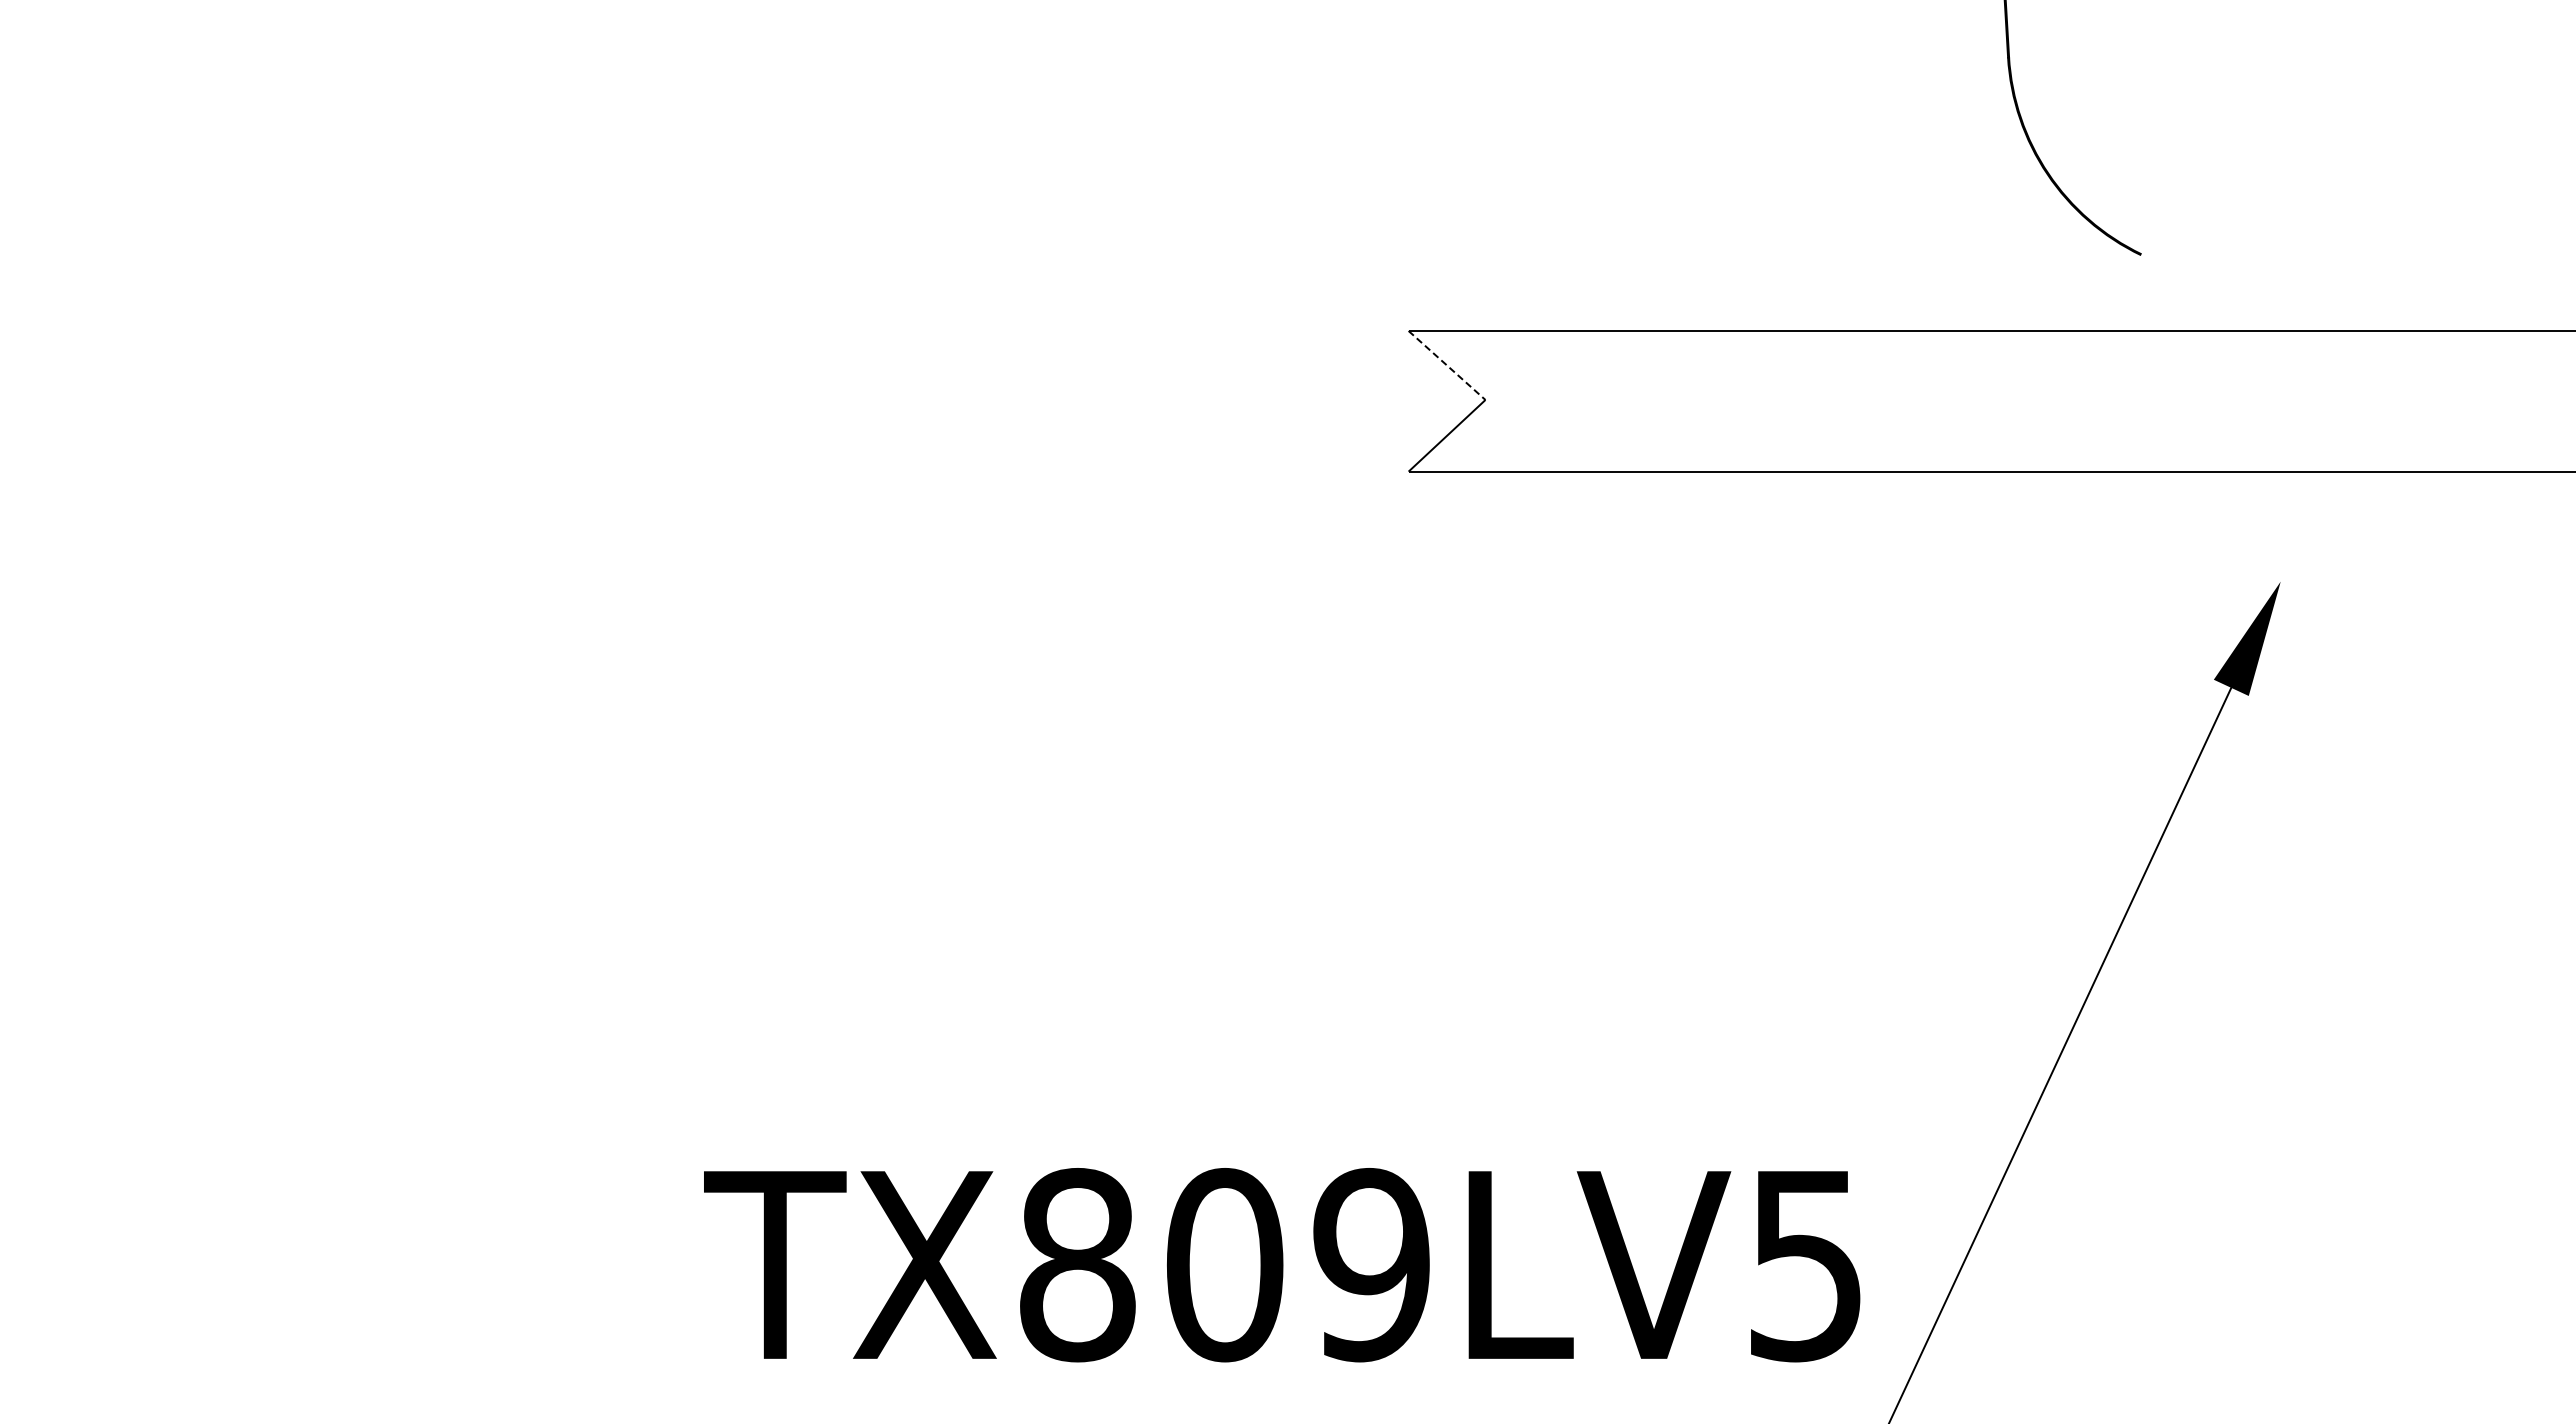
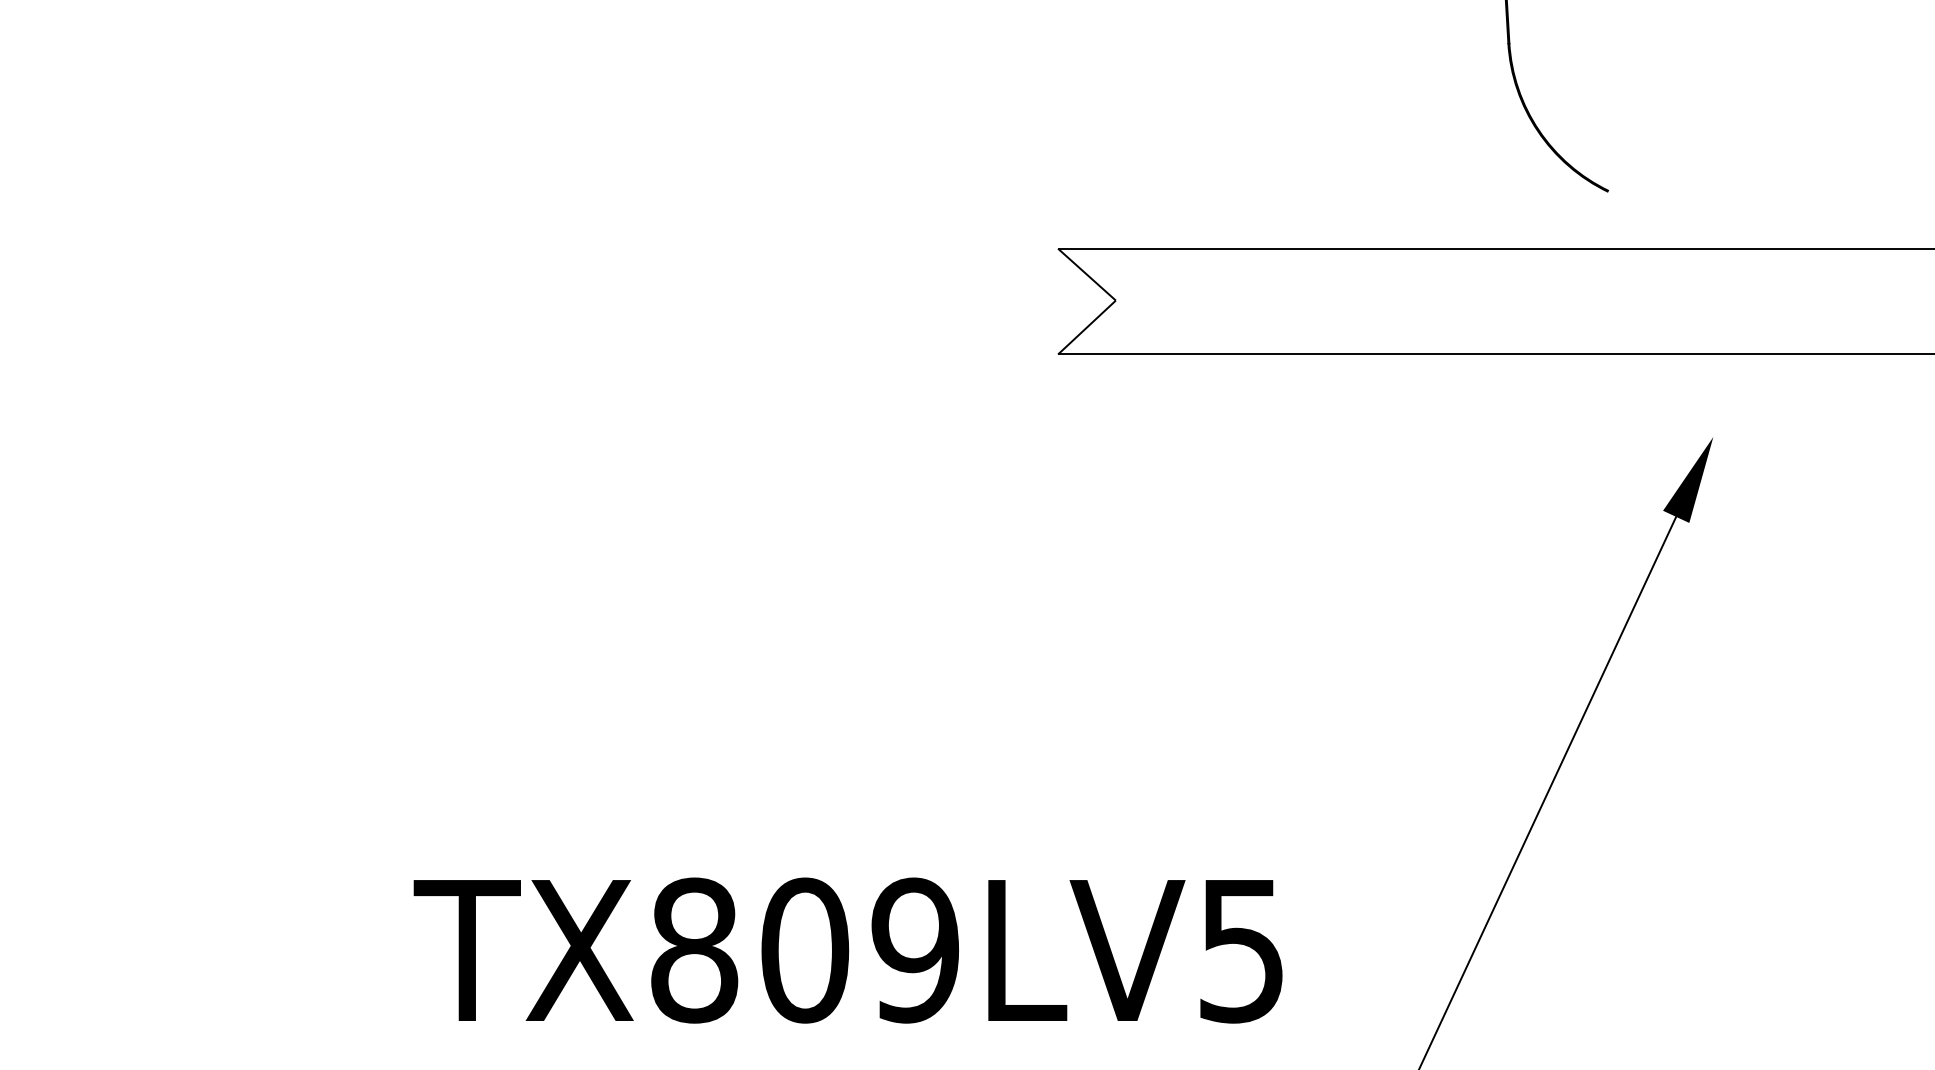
line: (1447, 365) -> (1087, 274), dashed -> solid
text: (1282, 1265) -> (848, 950), moved

